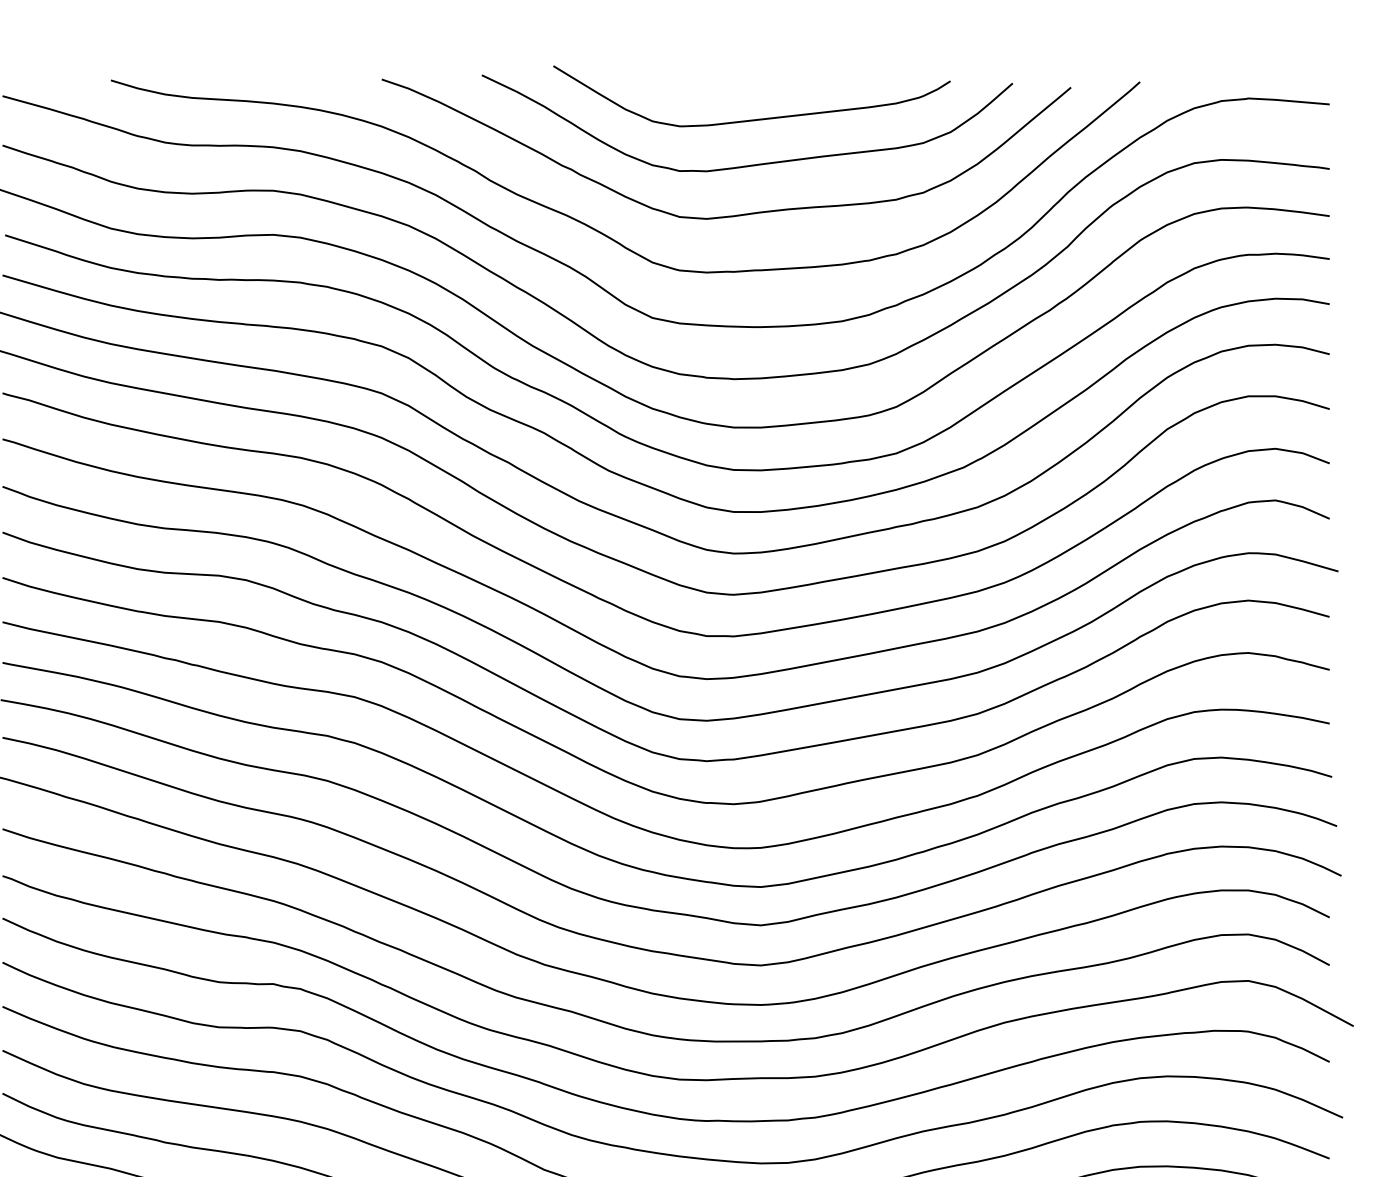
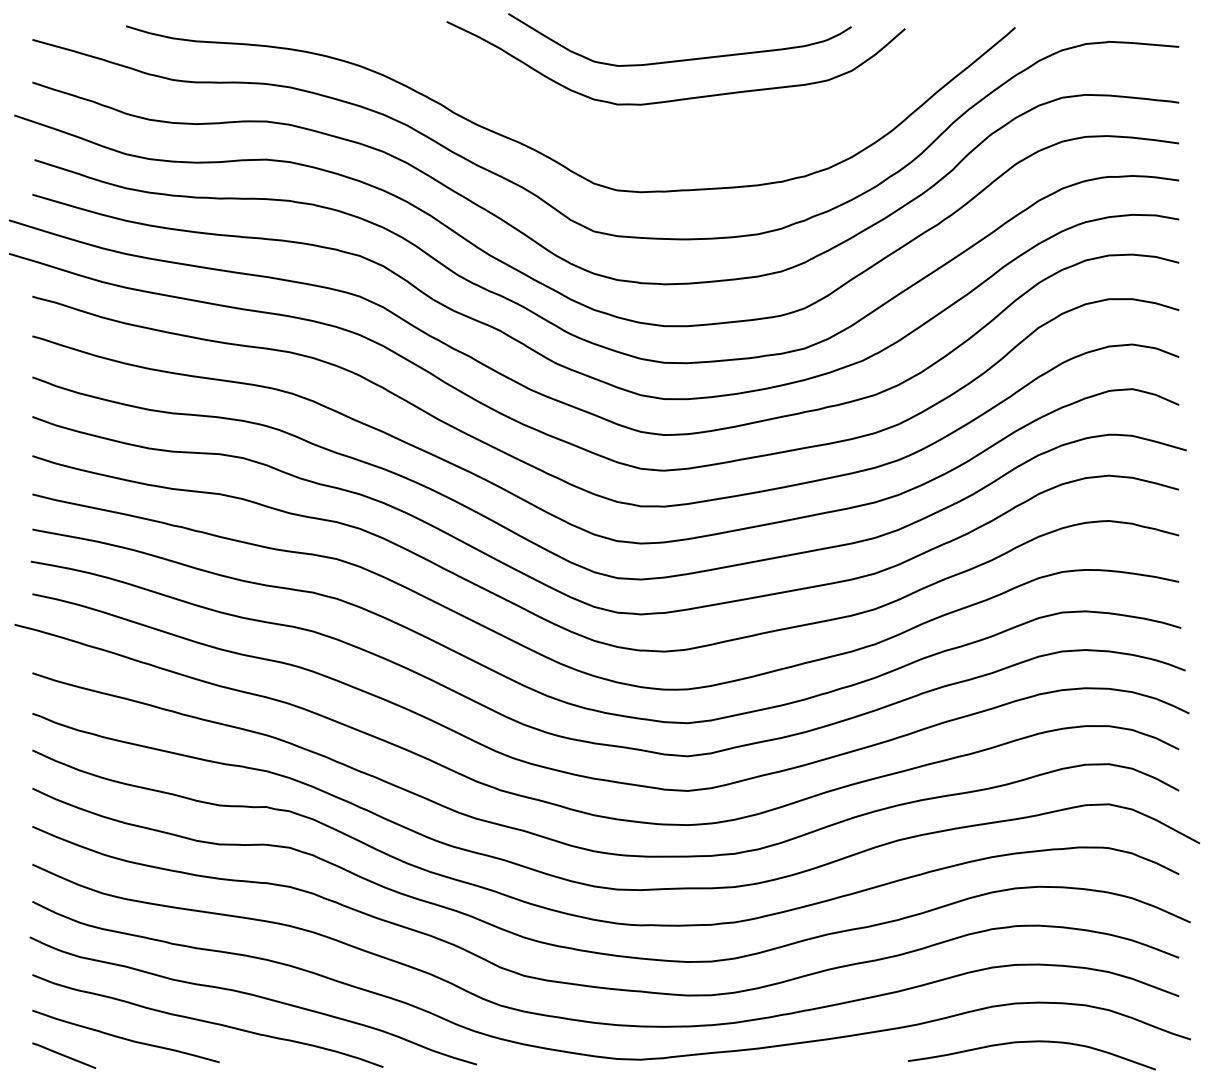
curve: (731, 214) -> (662, 142), removed

